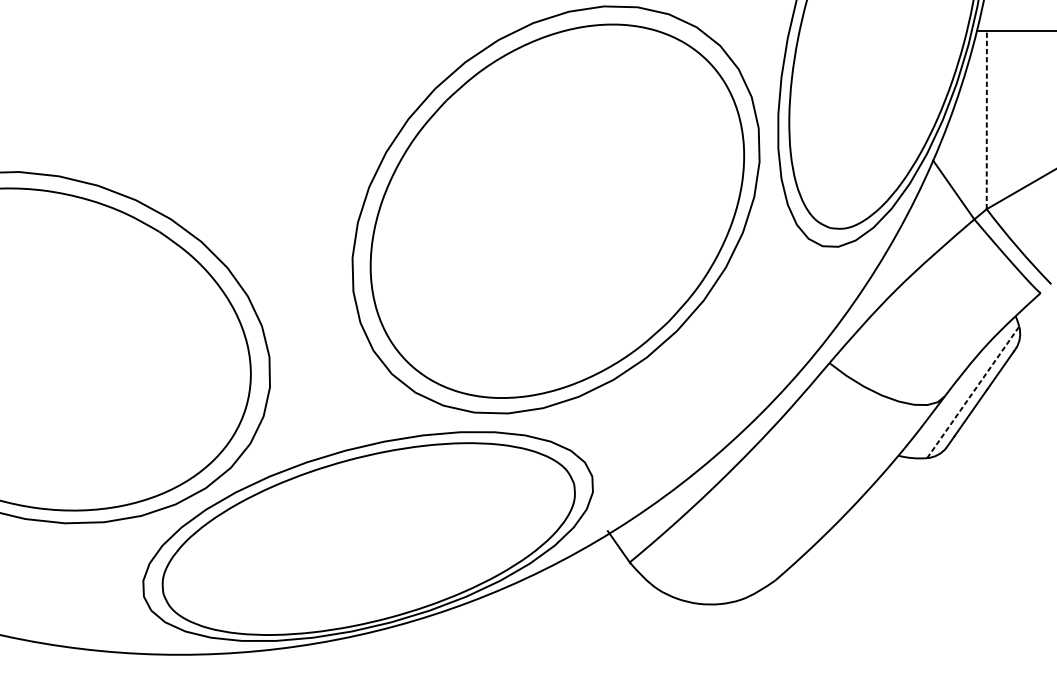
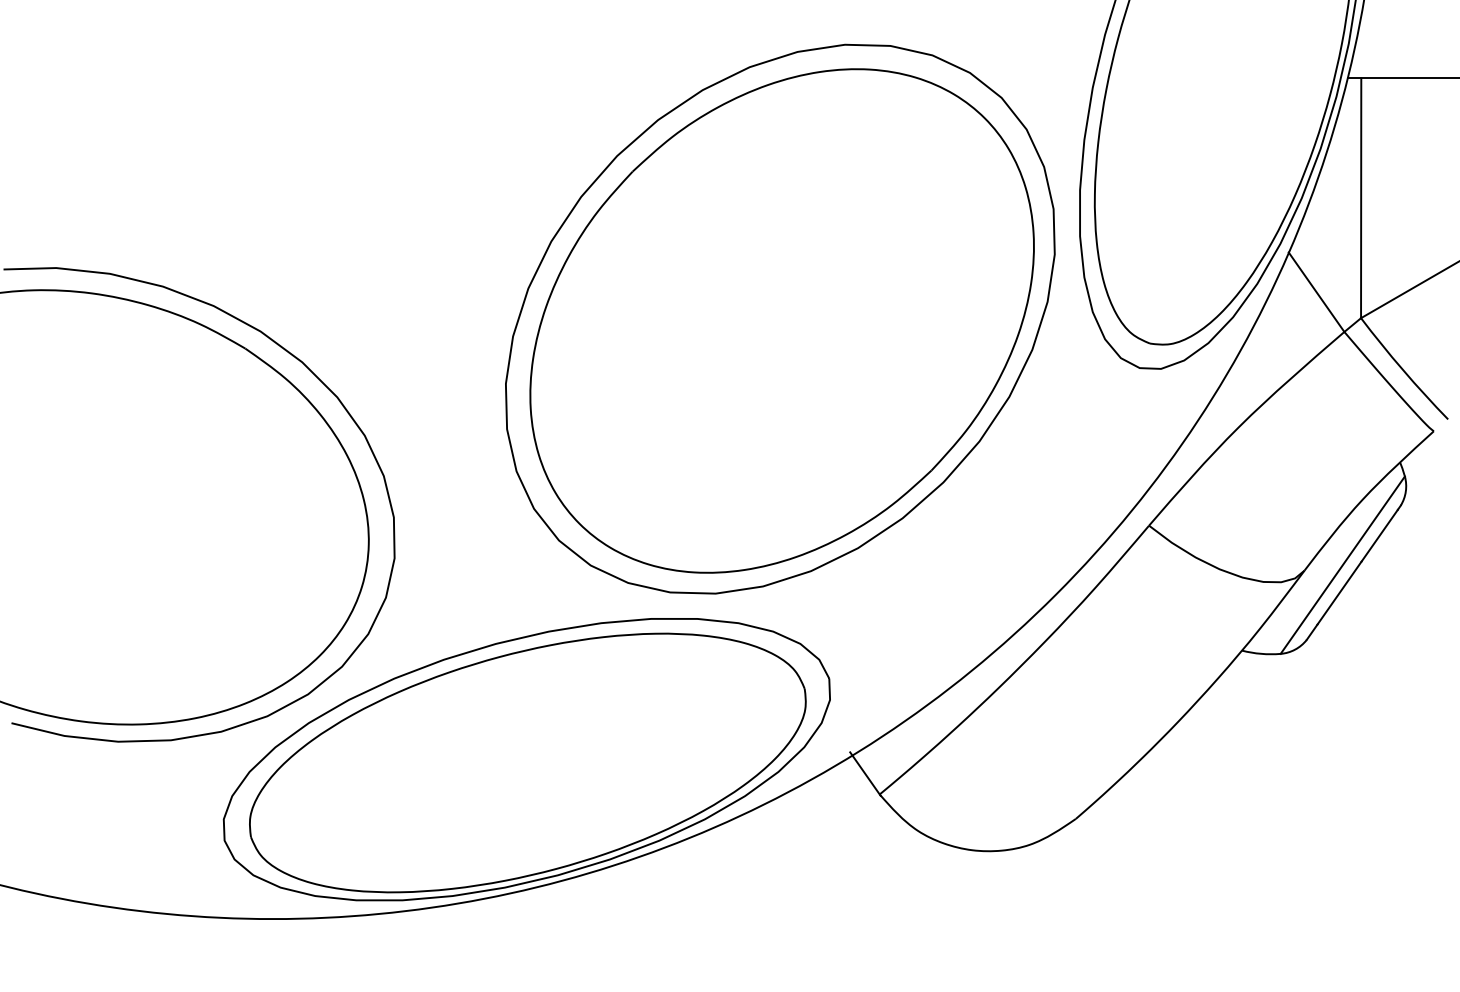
line: (987, 120) -> (1361, 198), dashed -> solid
line: (973, 391) -> (1343, 564), dashed -> solid

